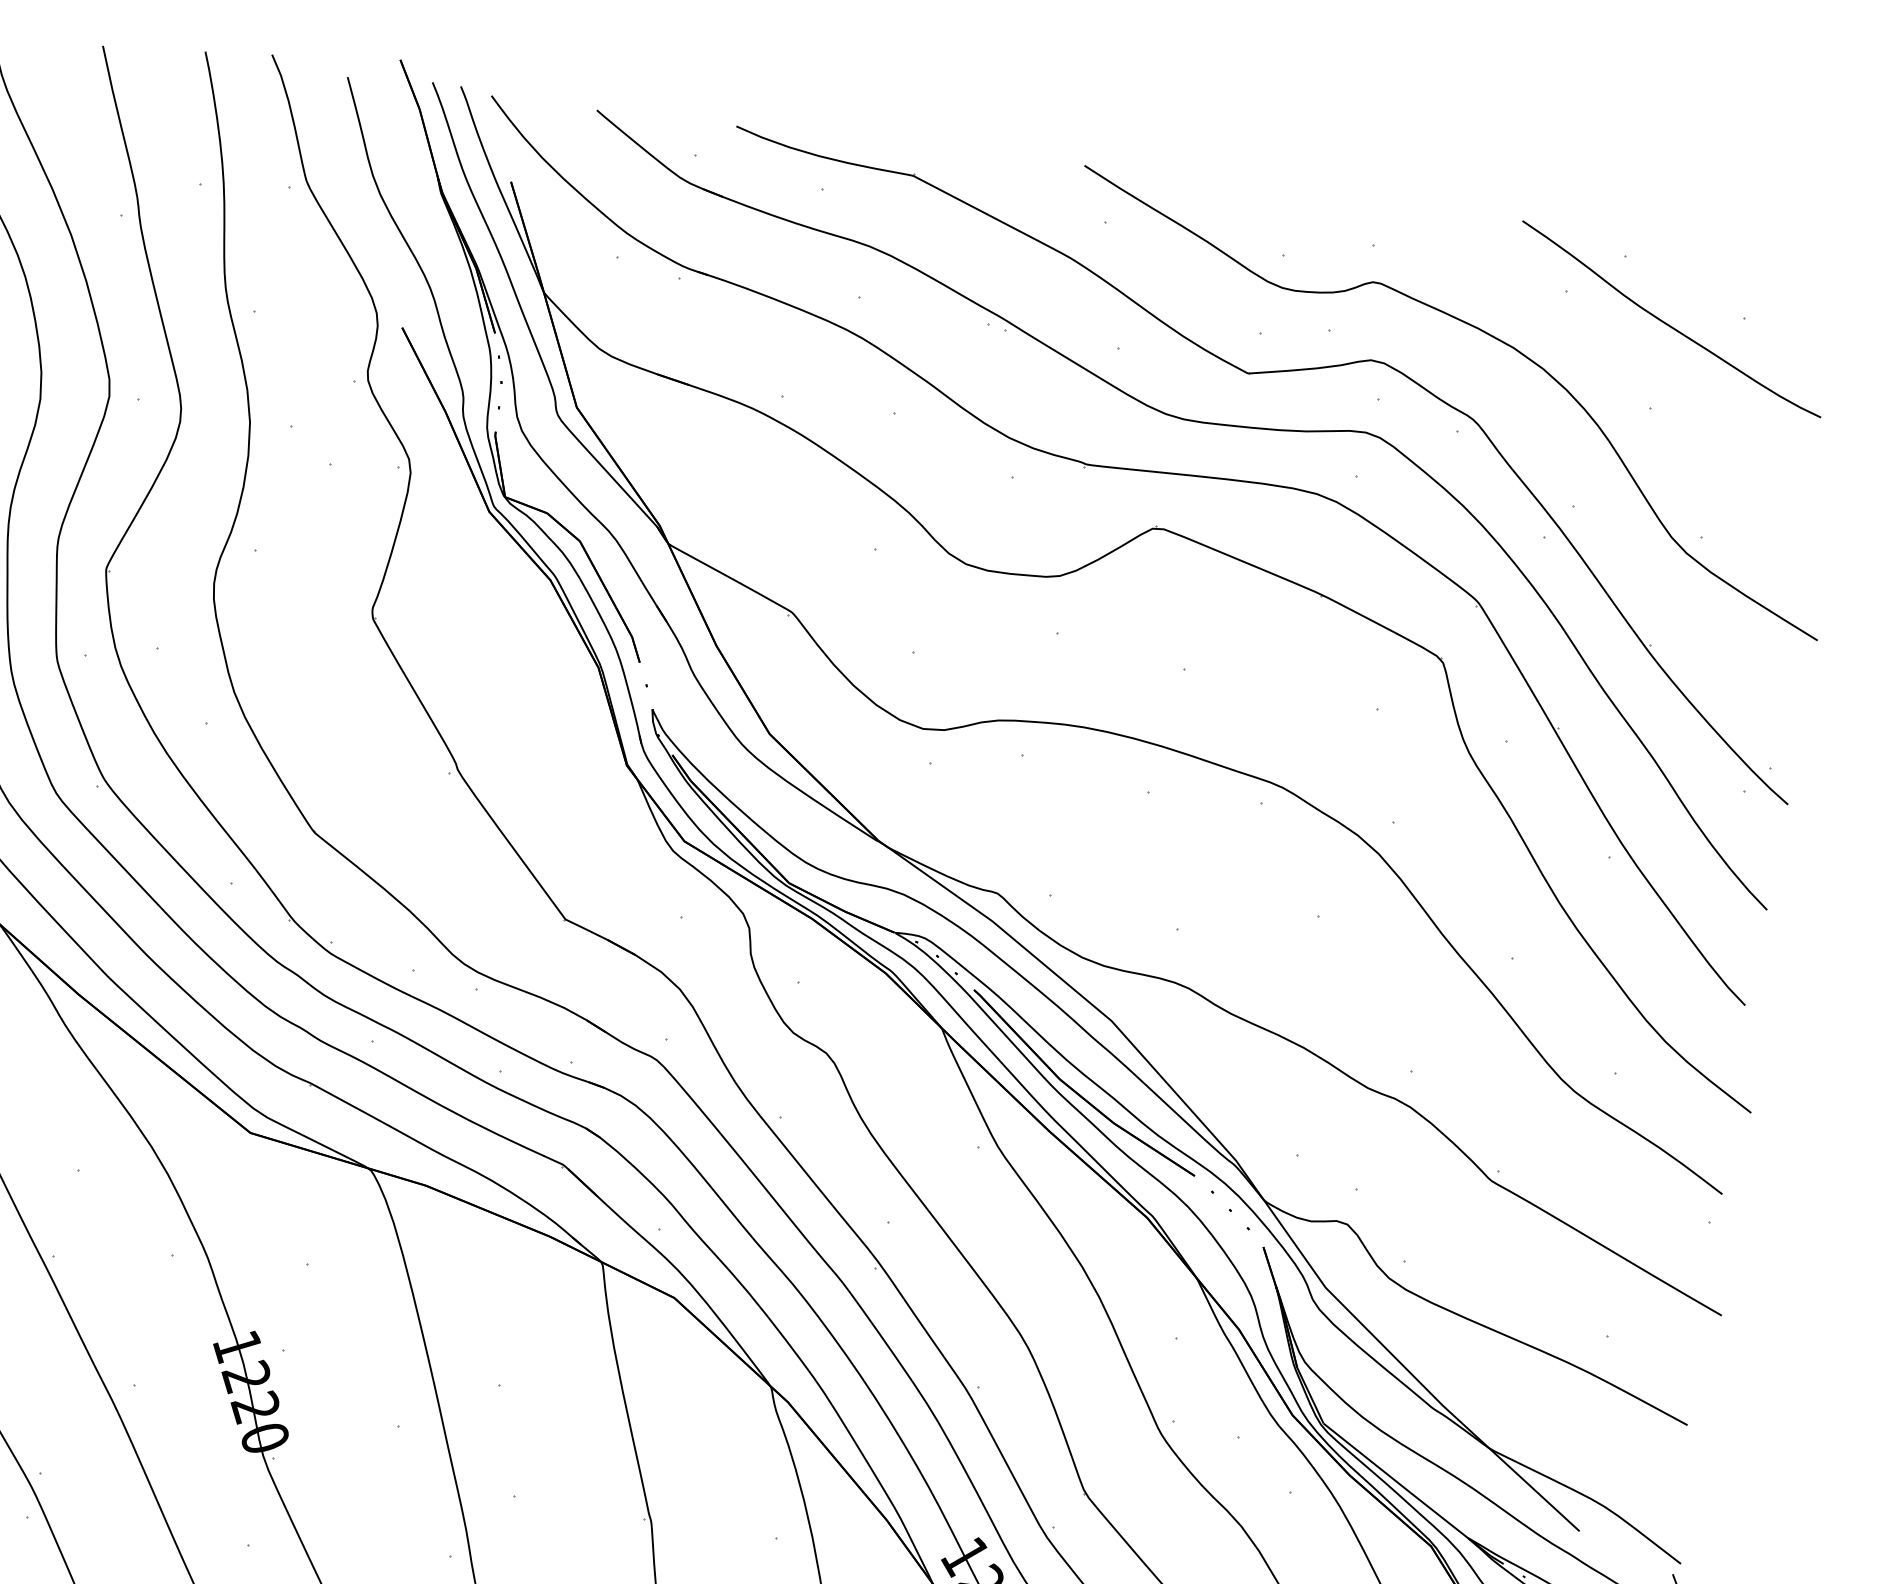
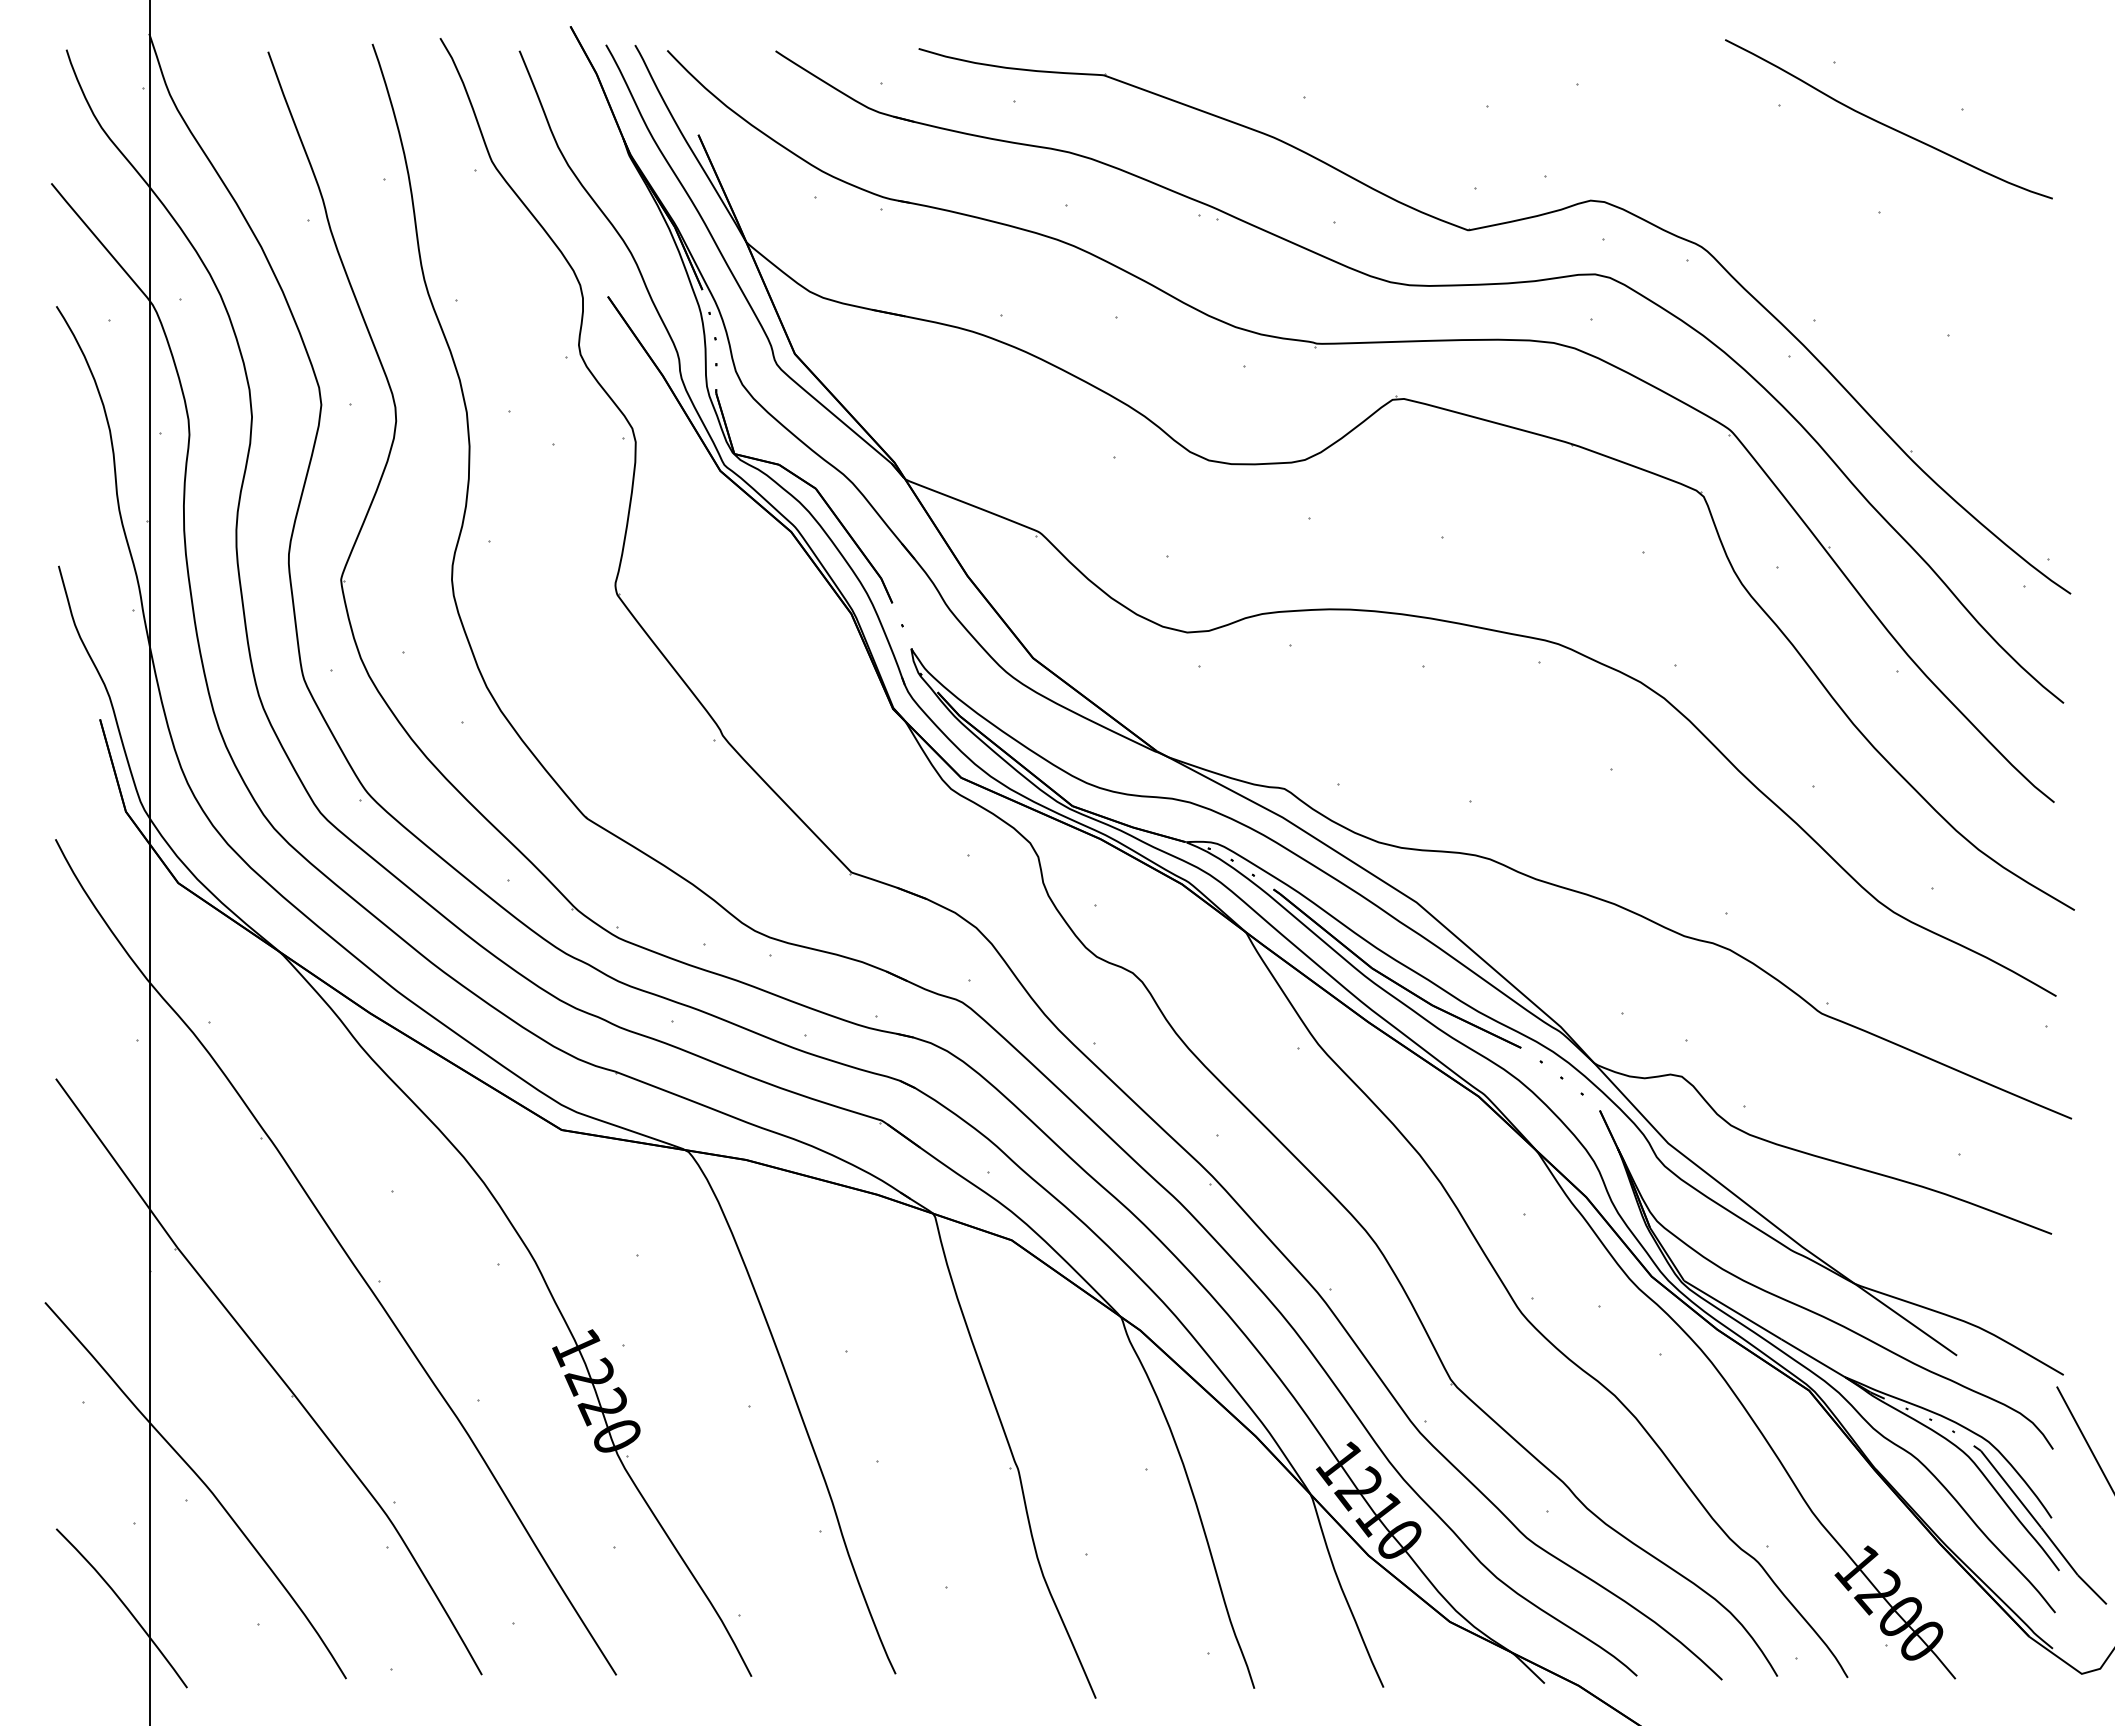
curve: (1487, 334) -> (1704, 159), removed

